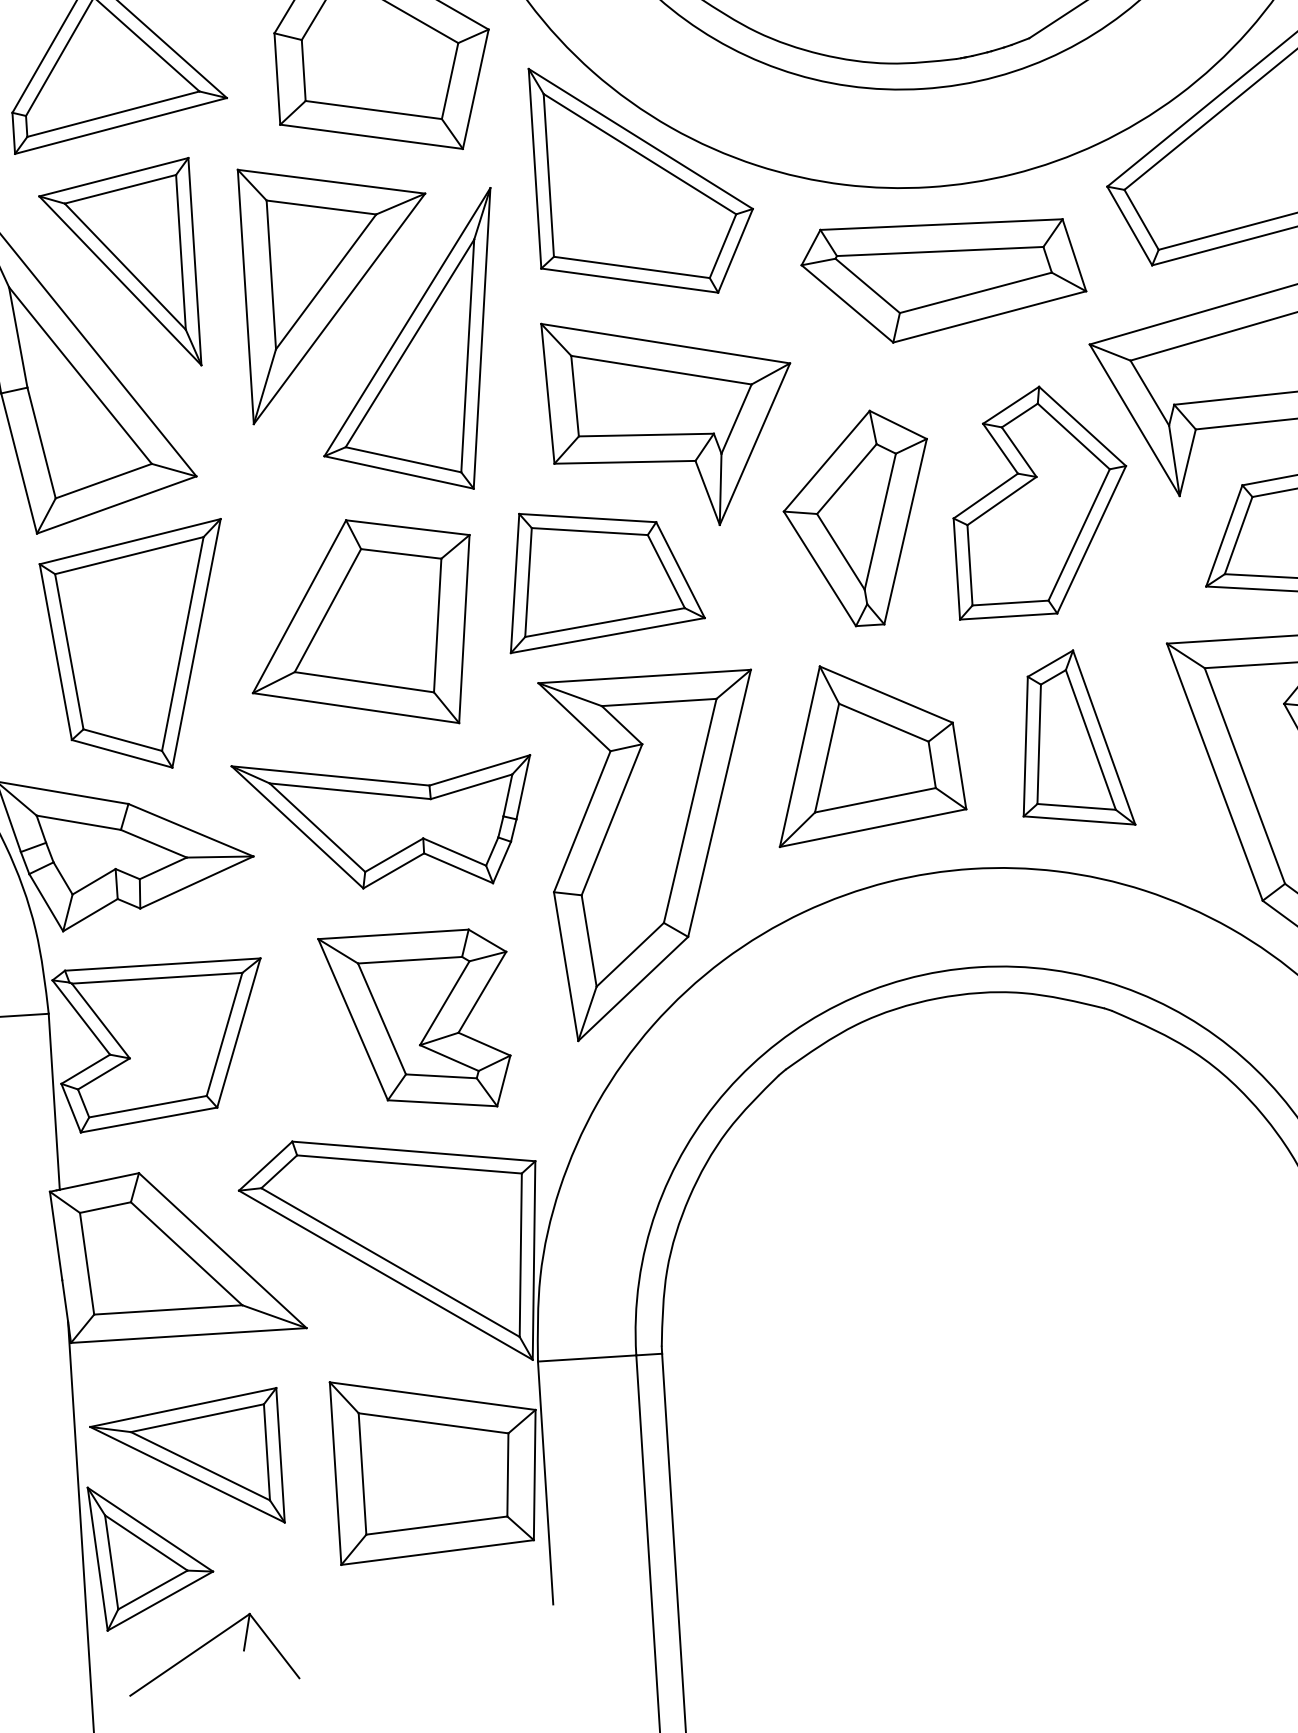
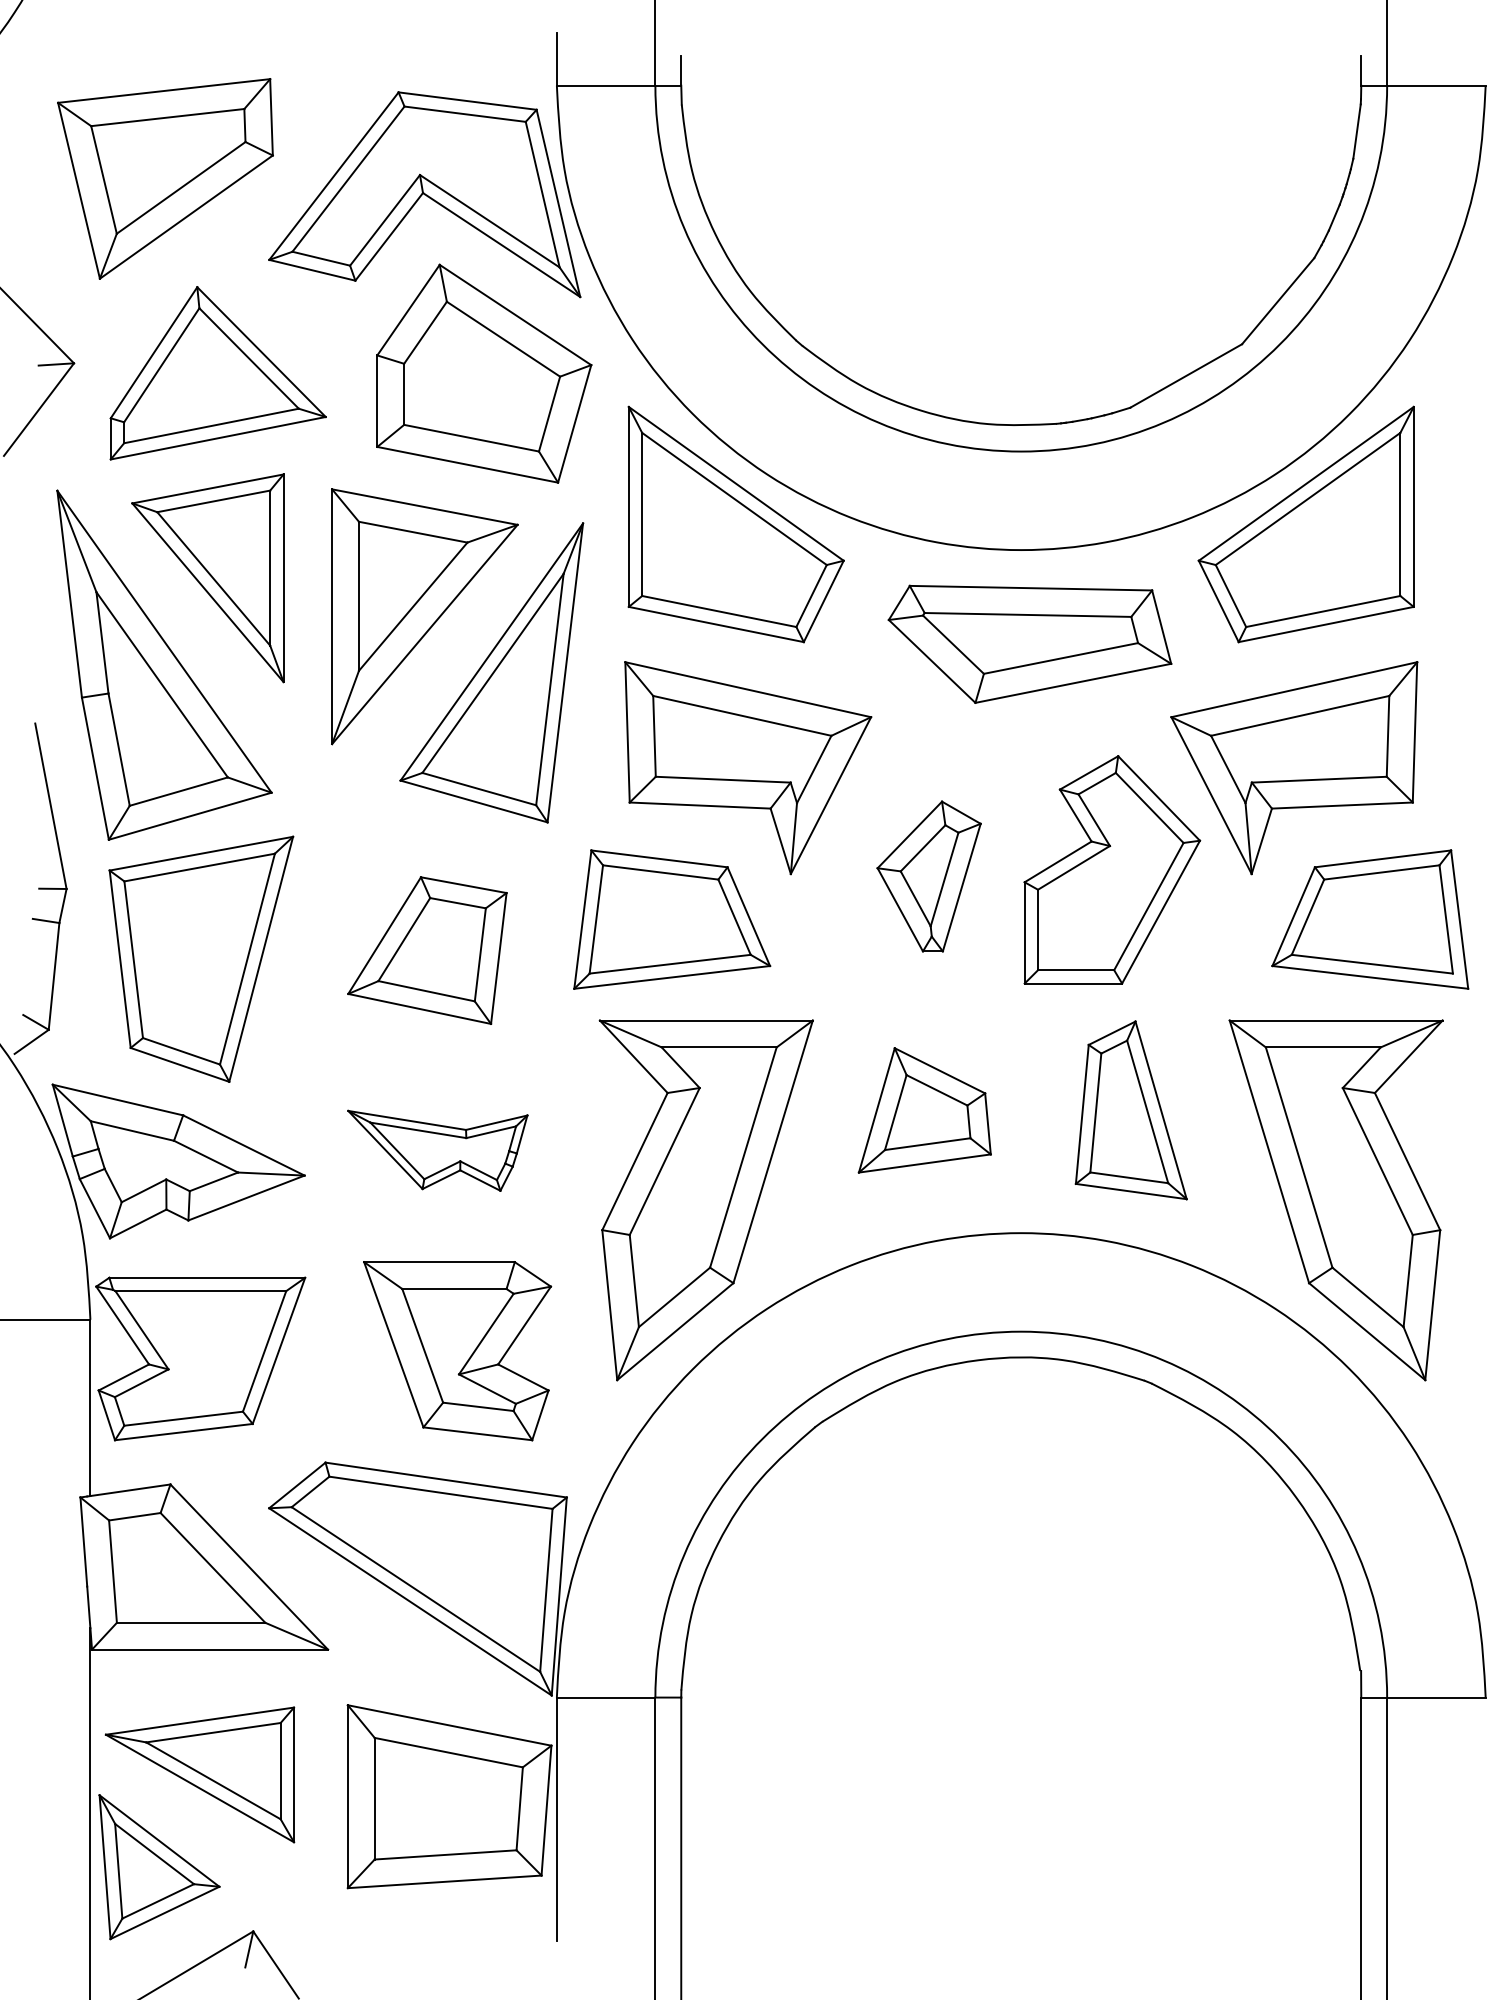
part: (857, 518) -> (928, 876), size x0.7
part: (361, 624) -> (427, 950), size x0.7
part: (868, 752) -> (924, 1110), size x0.7
part: (384, 823) -> (437, 1150), size x0.6

